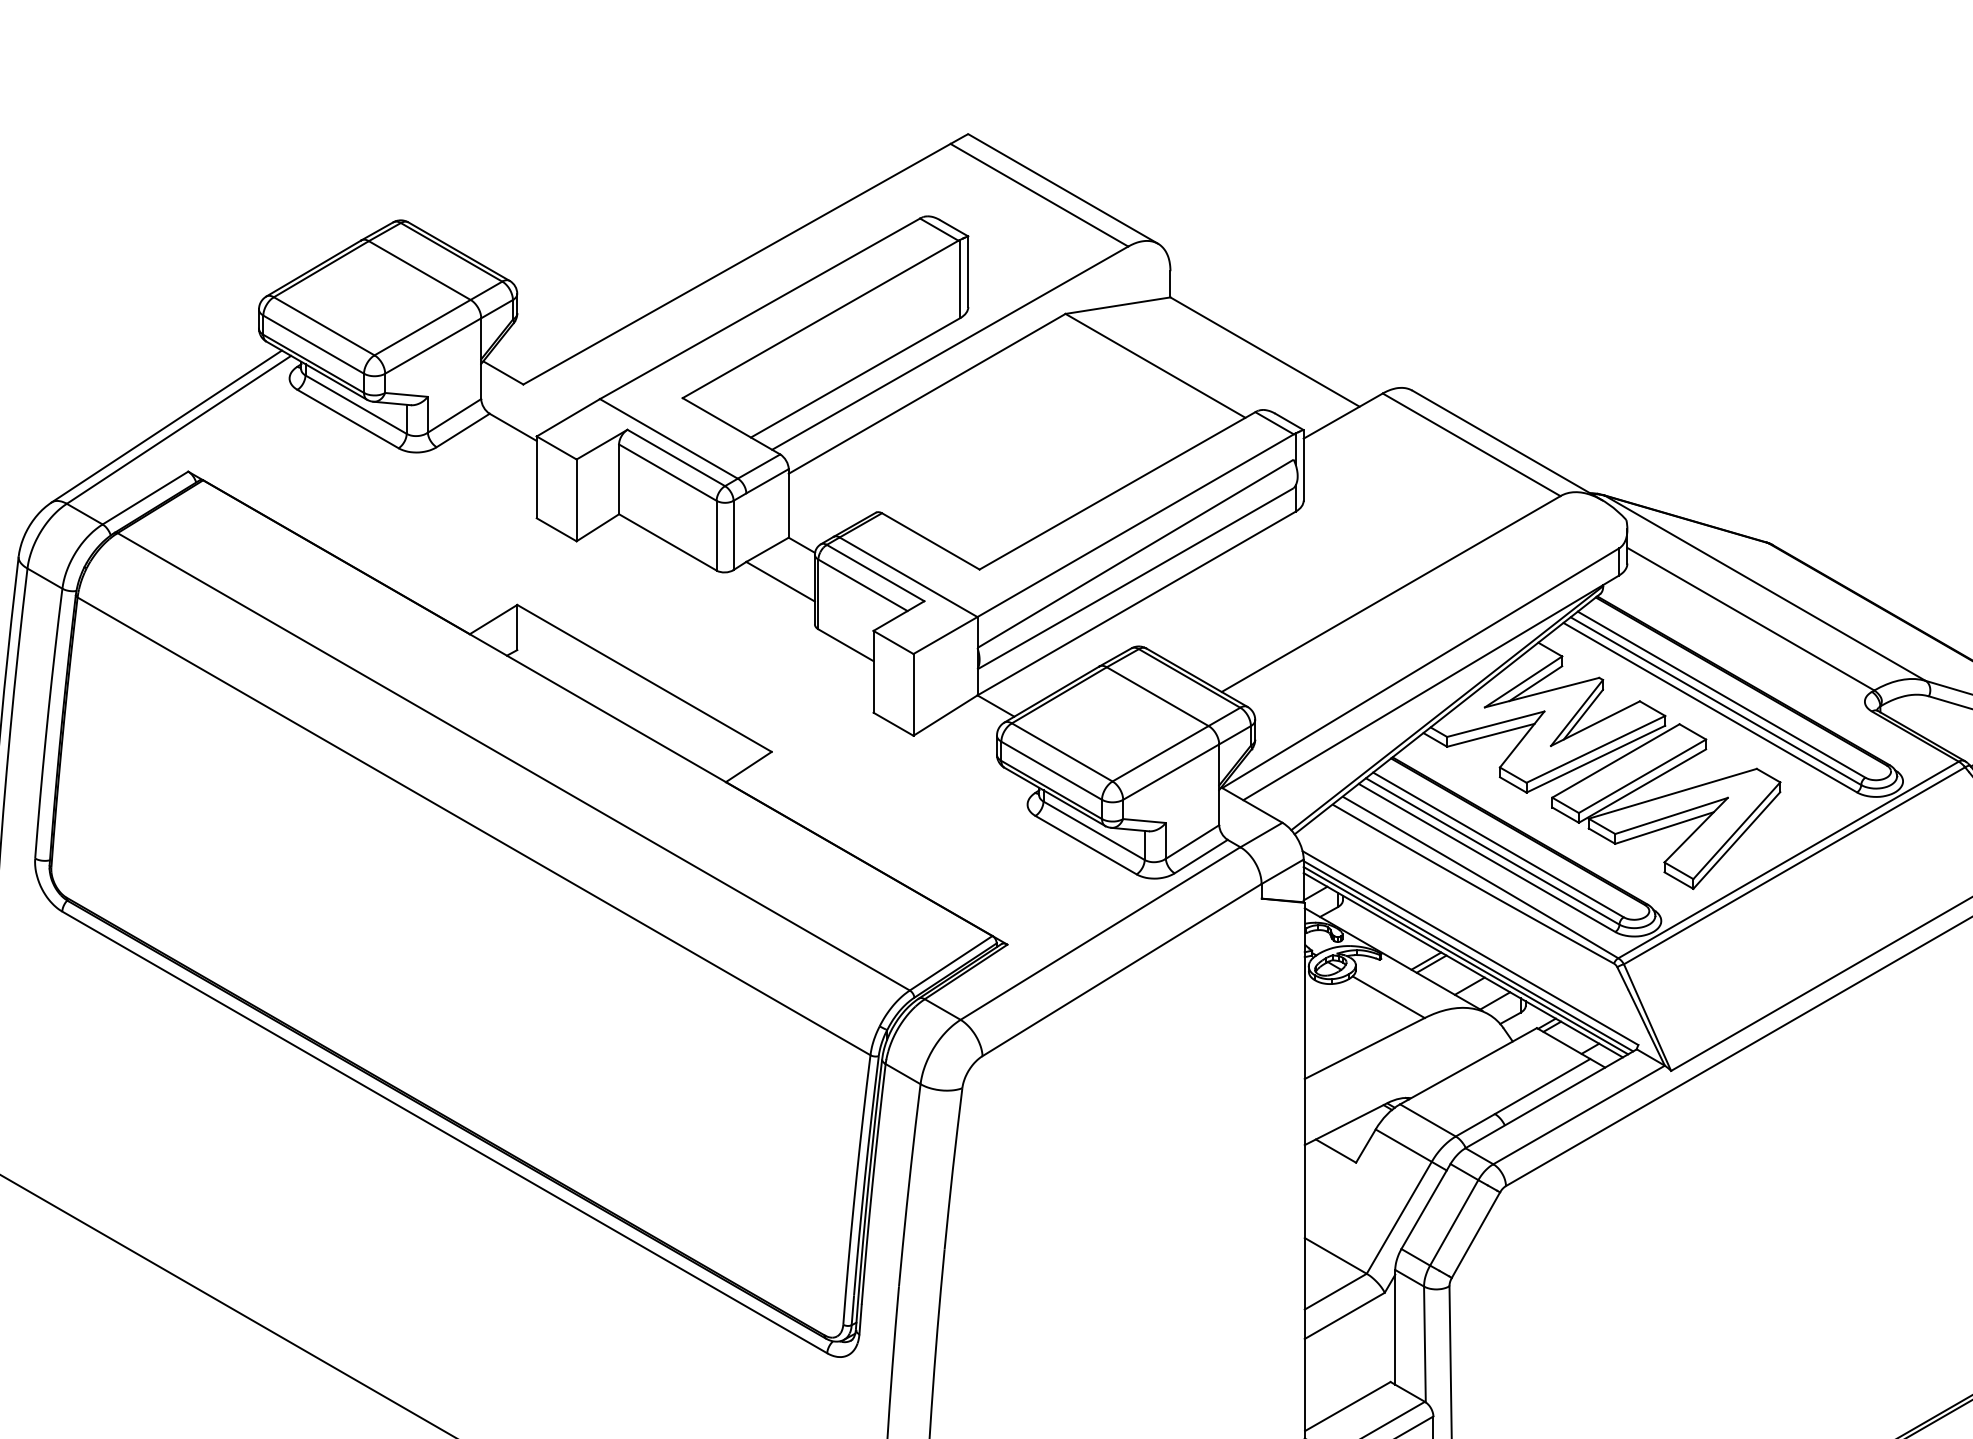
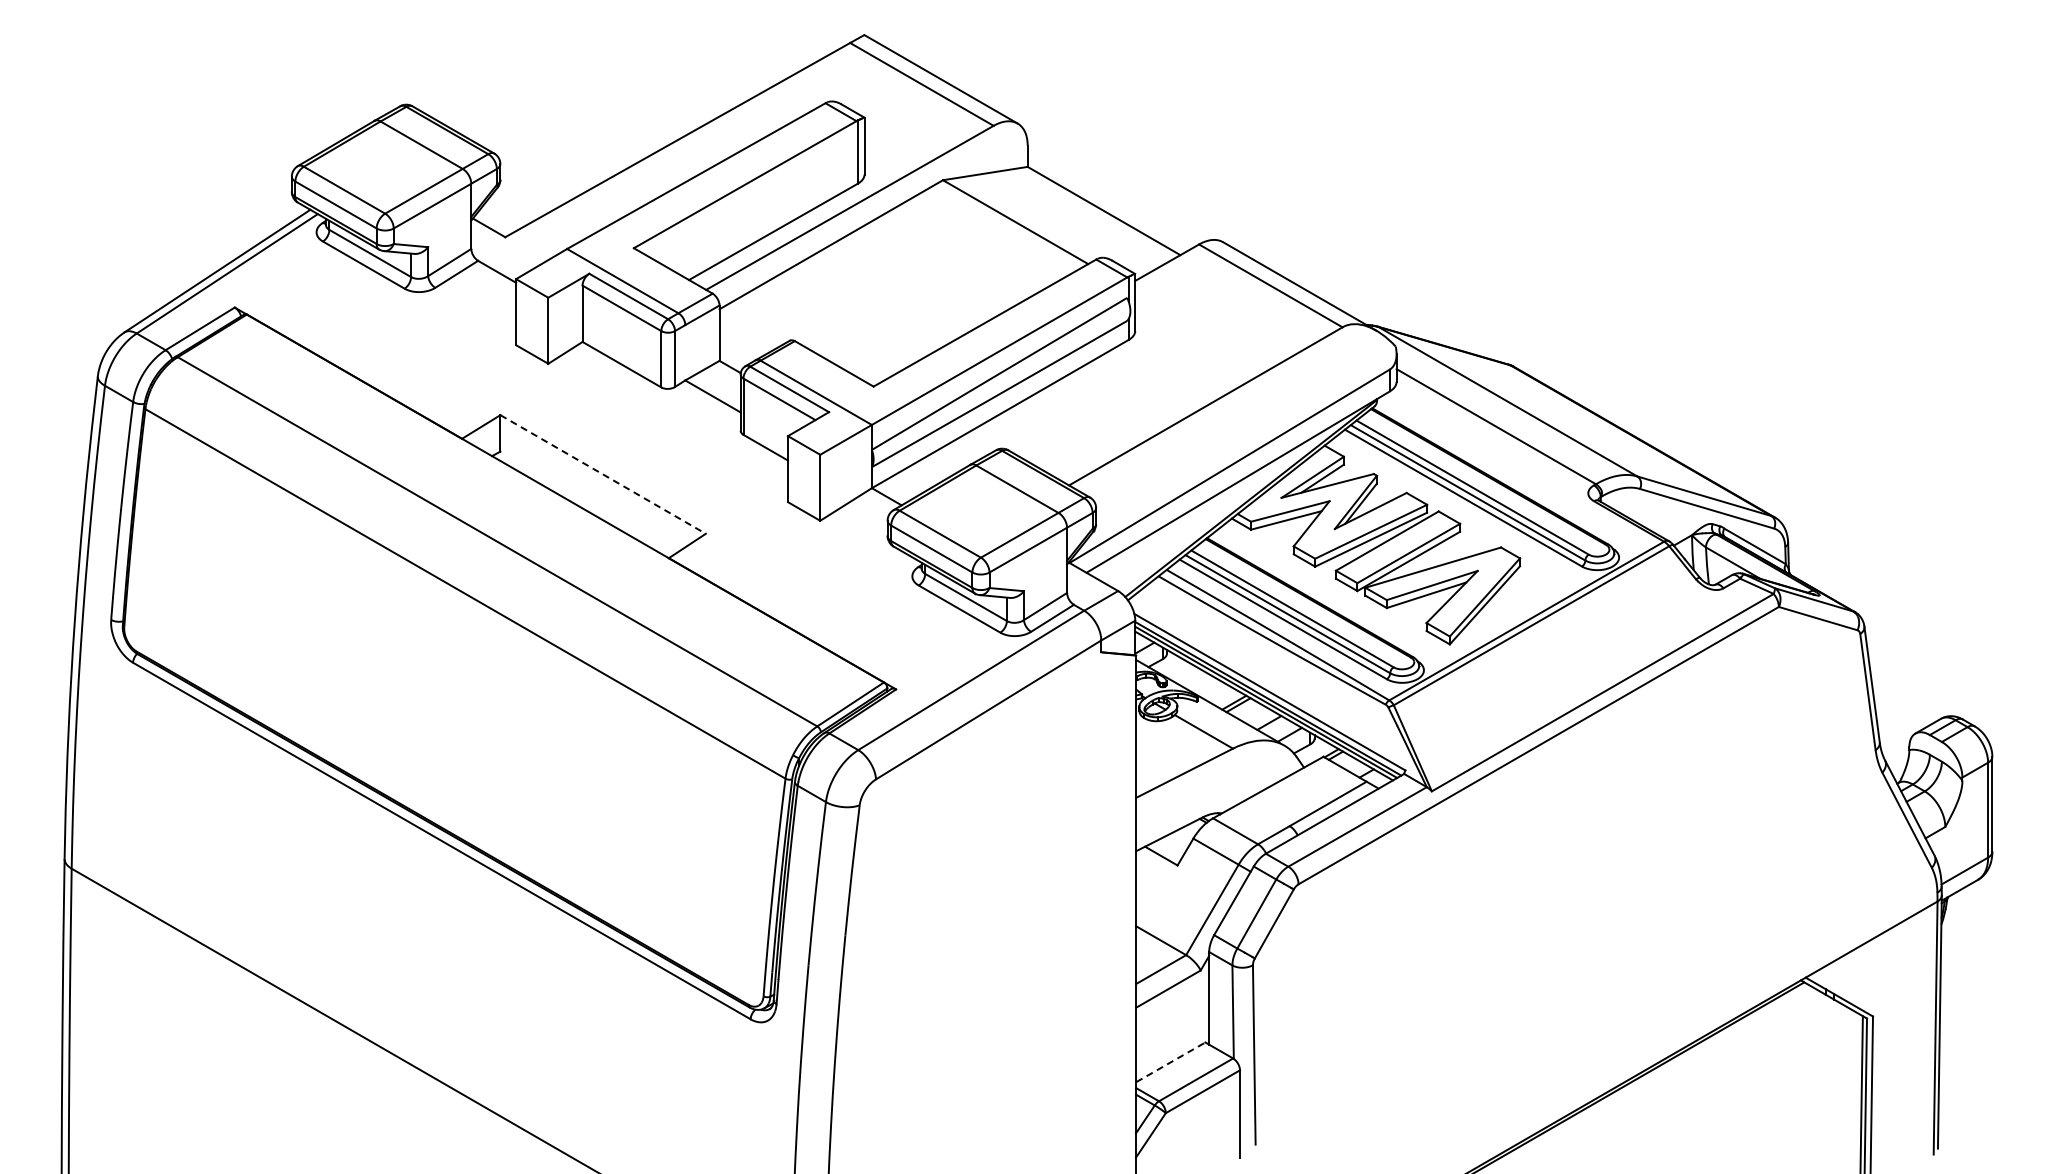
line: (645, 678) -> (603, 474), solid -> dashed
line: (1347, 1406) -> (1170, 1062), solid -> dashed

